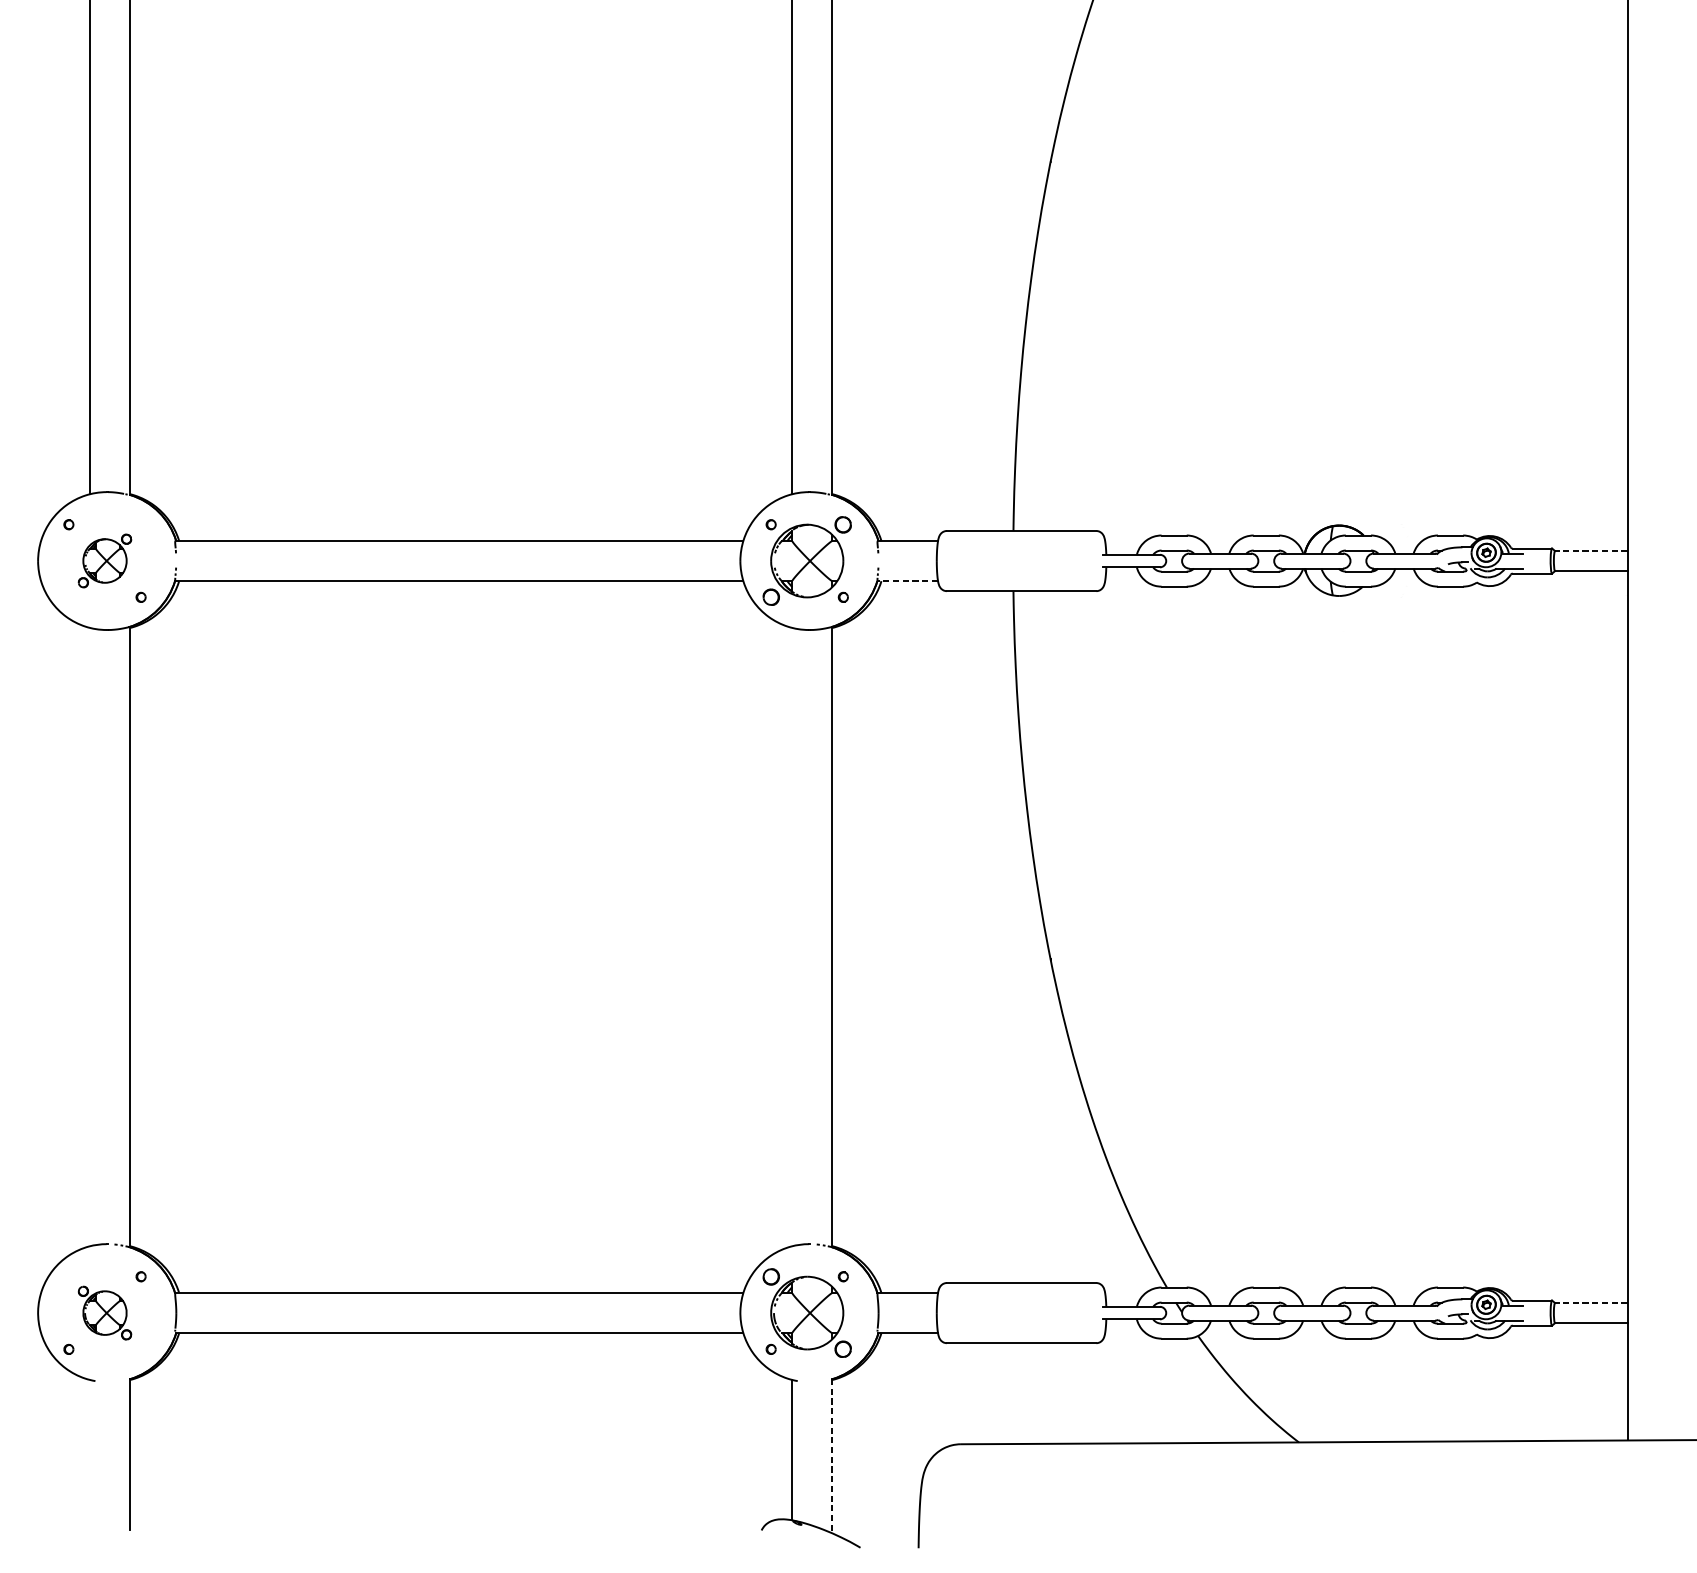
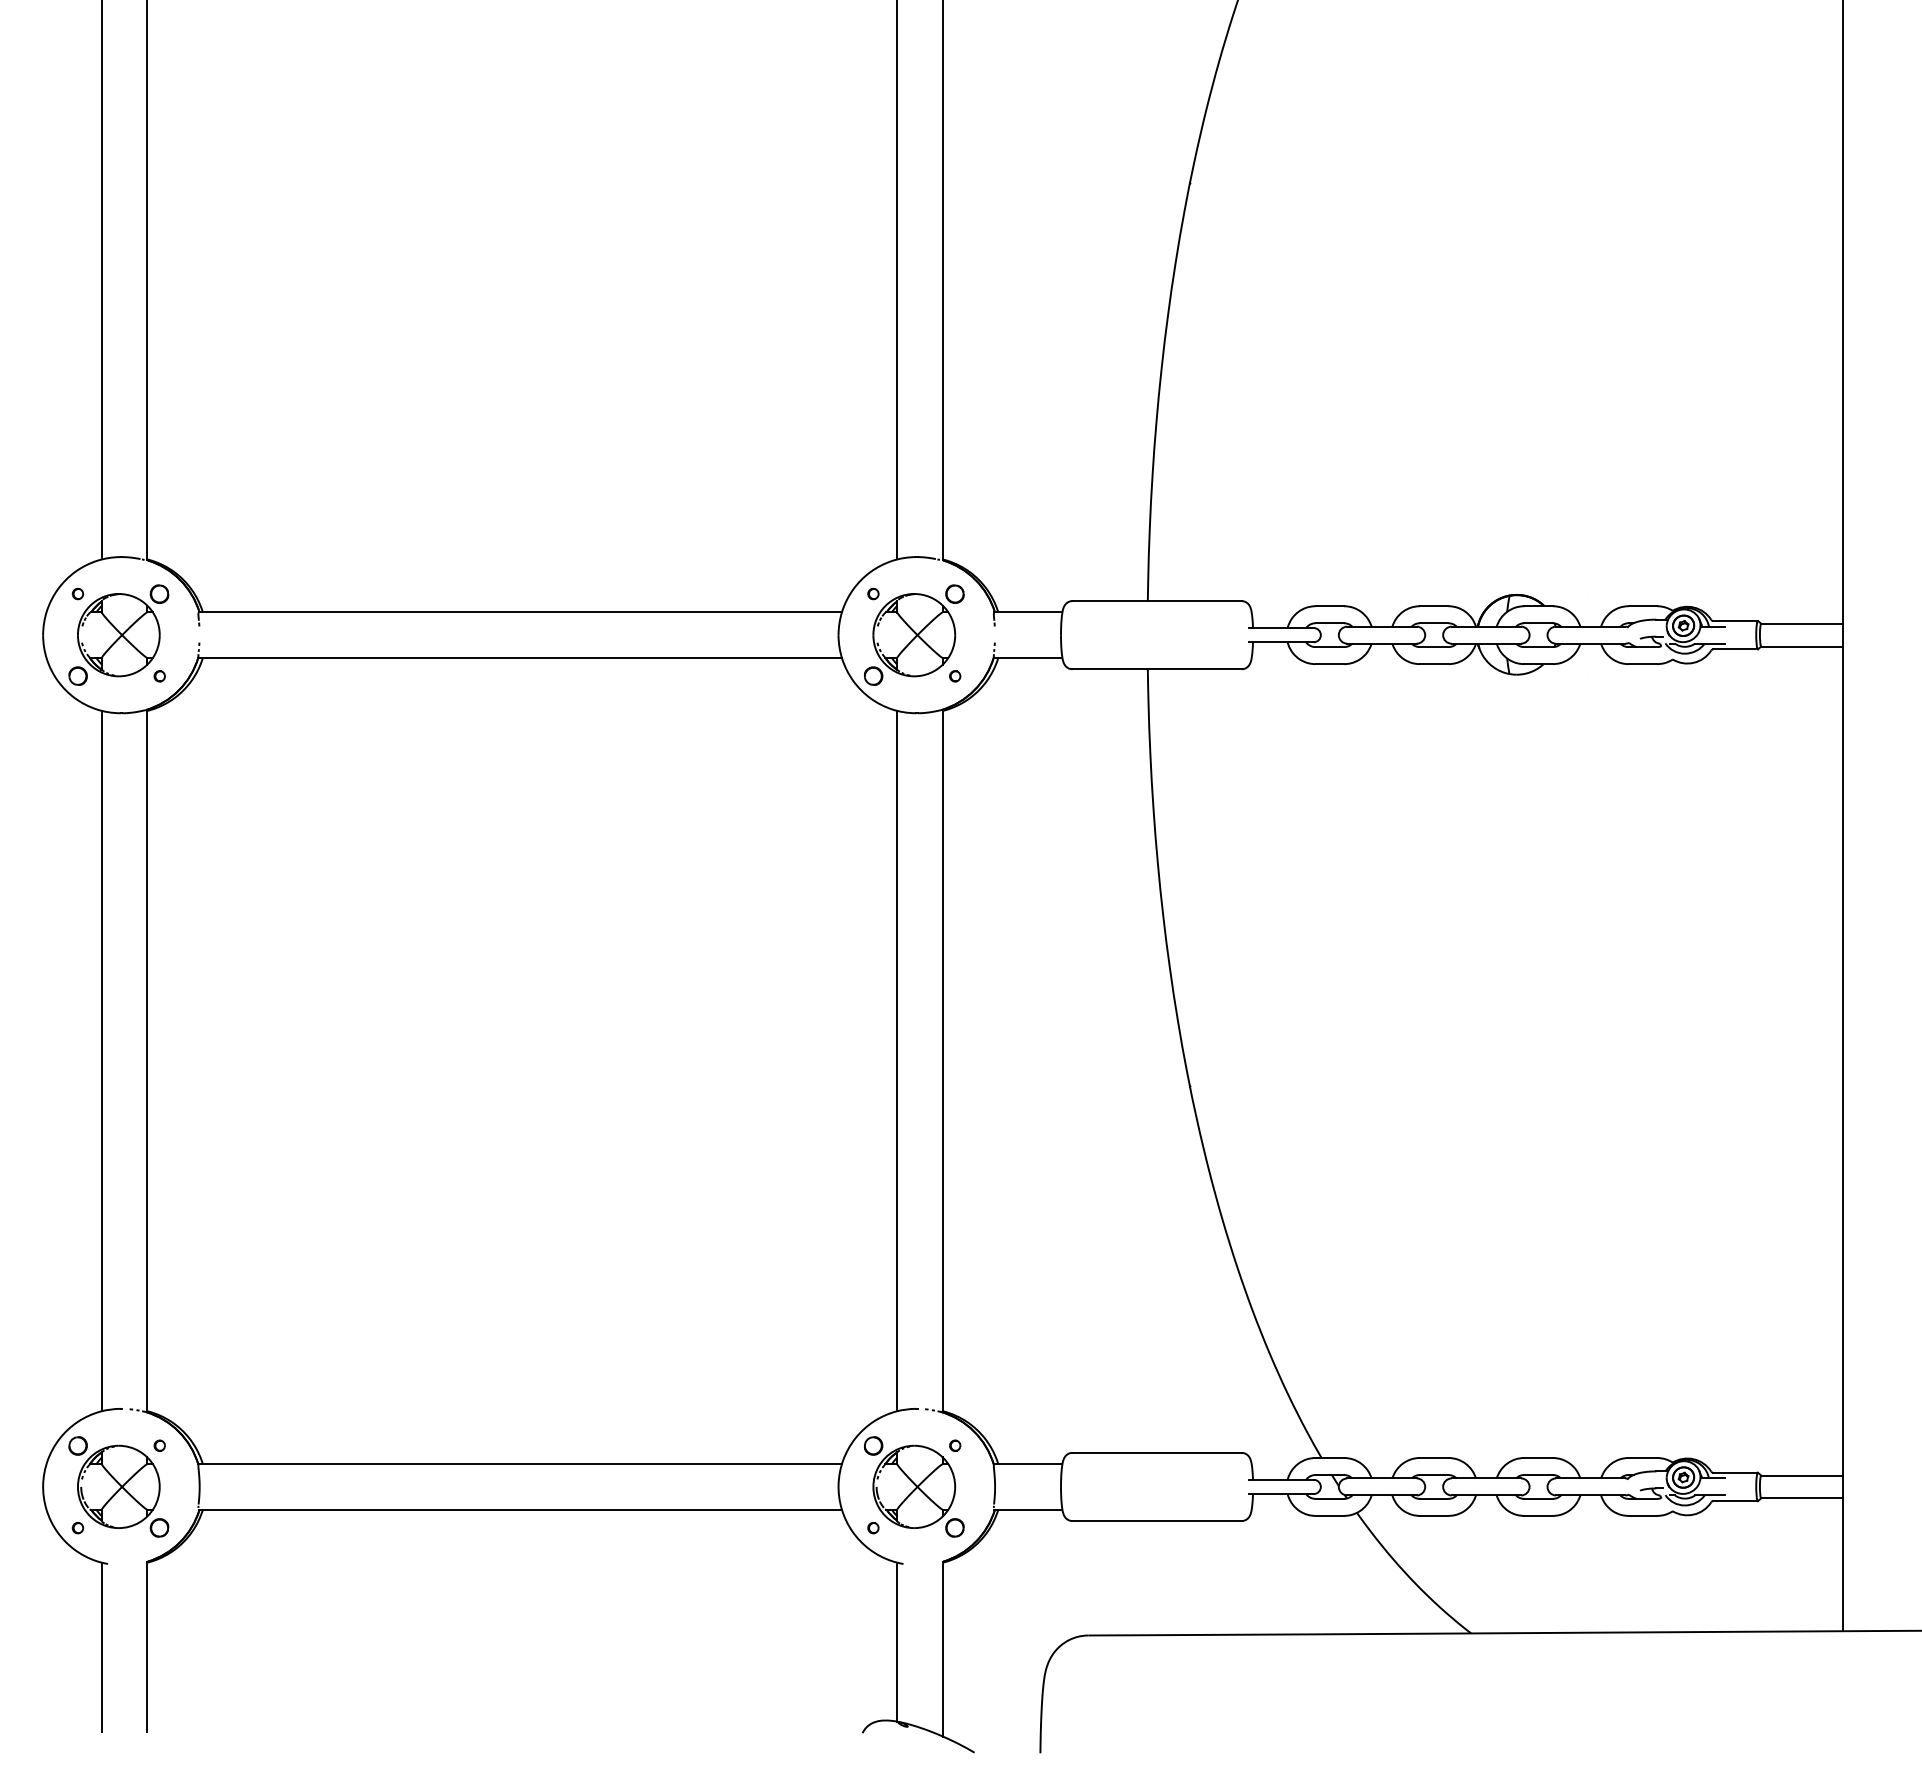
line: (1590, 550) -> (1801, 623), dashed -> solid
part: (104, 560) -> (118, 634), size x1.67
line: (907, 580) -> (1027, 657), dashed -> solid
line: (89, 936) -> (101, 1060), added
line: (792, 936) -> (897, 1060), added
line: (1590, 1302) -> (1801, 1475), dashed -> solid
part: (104, 1312) -> (118, 1486), size x1.67
line: (89, 1454) -> (101, 1647), added
line: (832, 1456) -> (942, 1649), dashed -> solid

